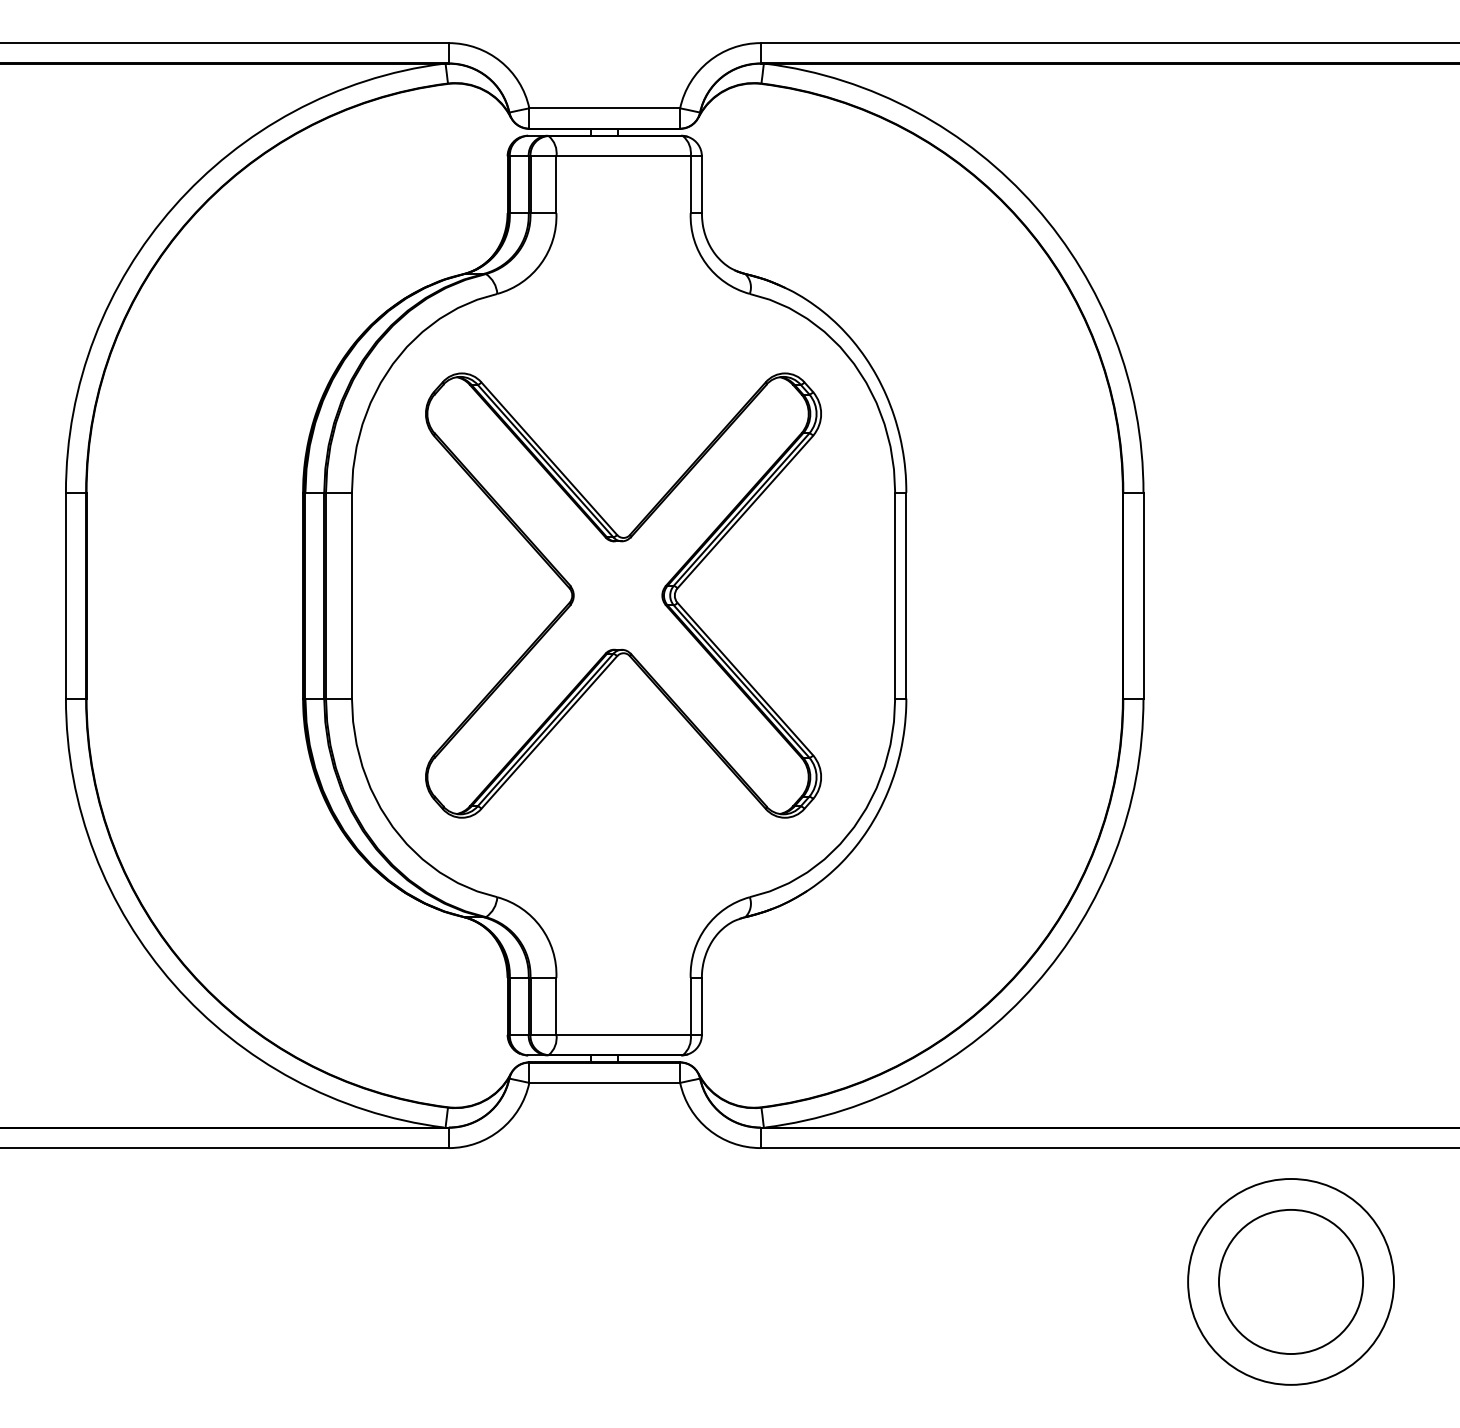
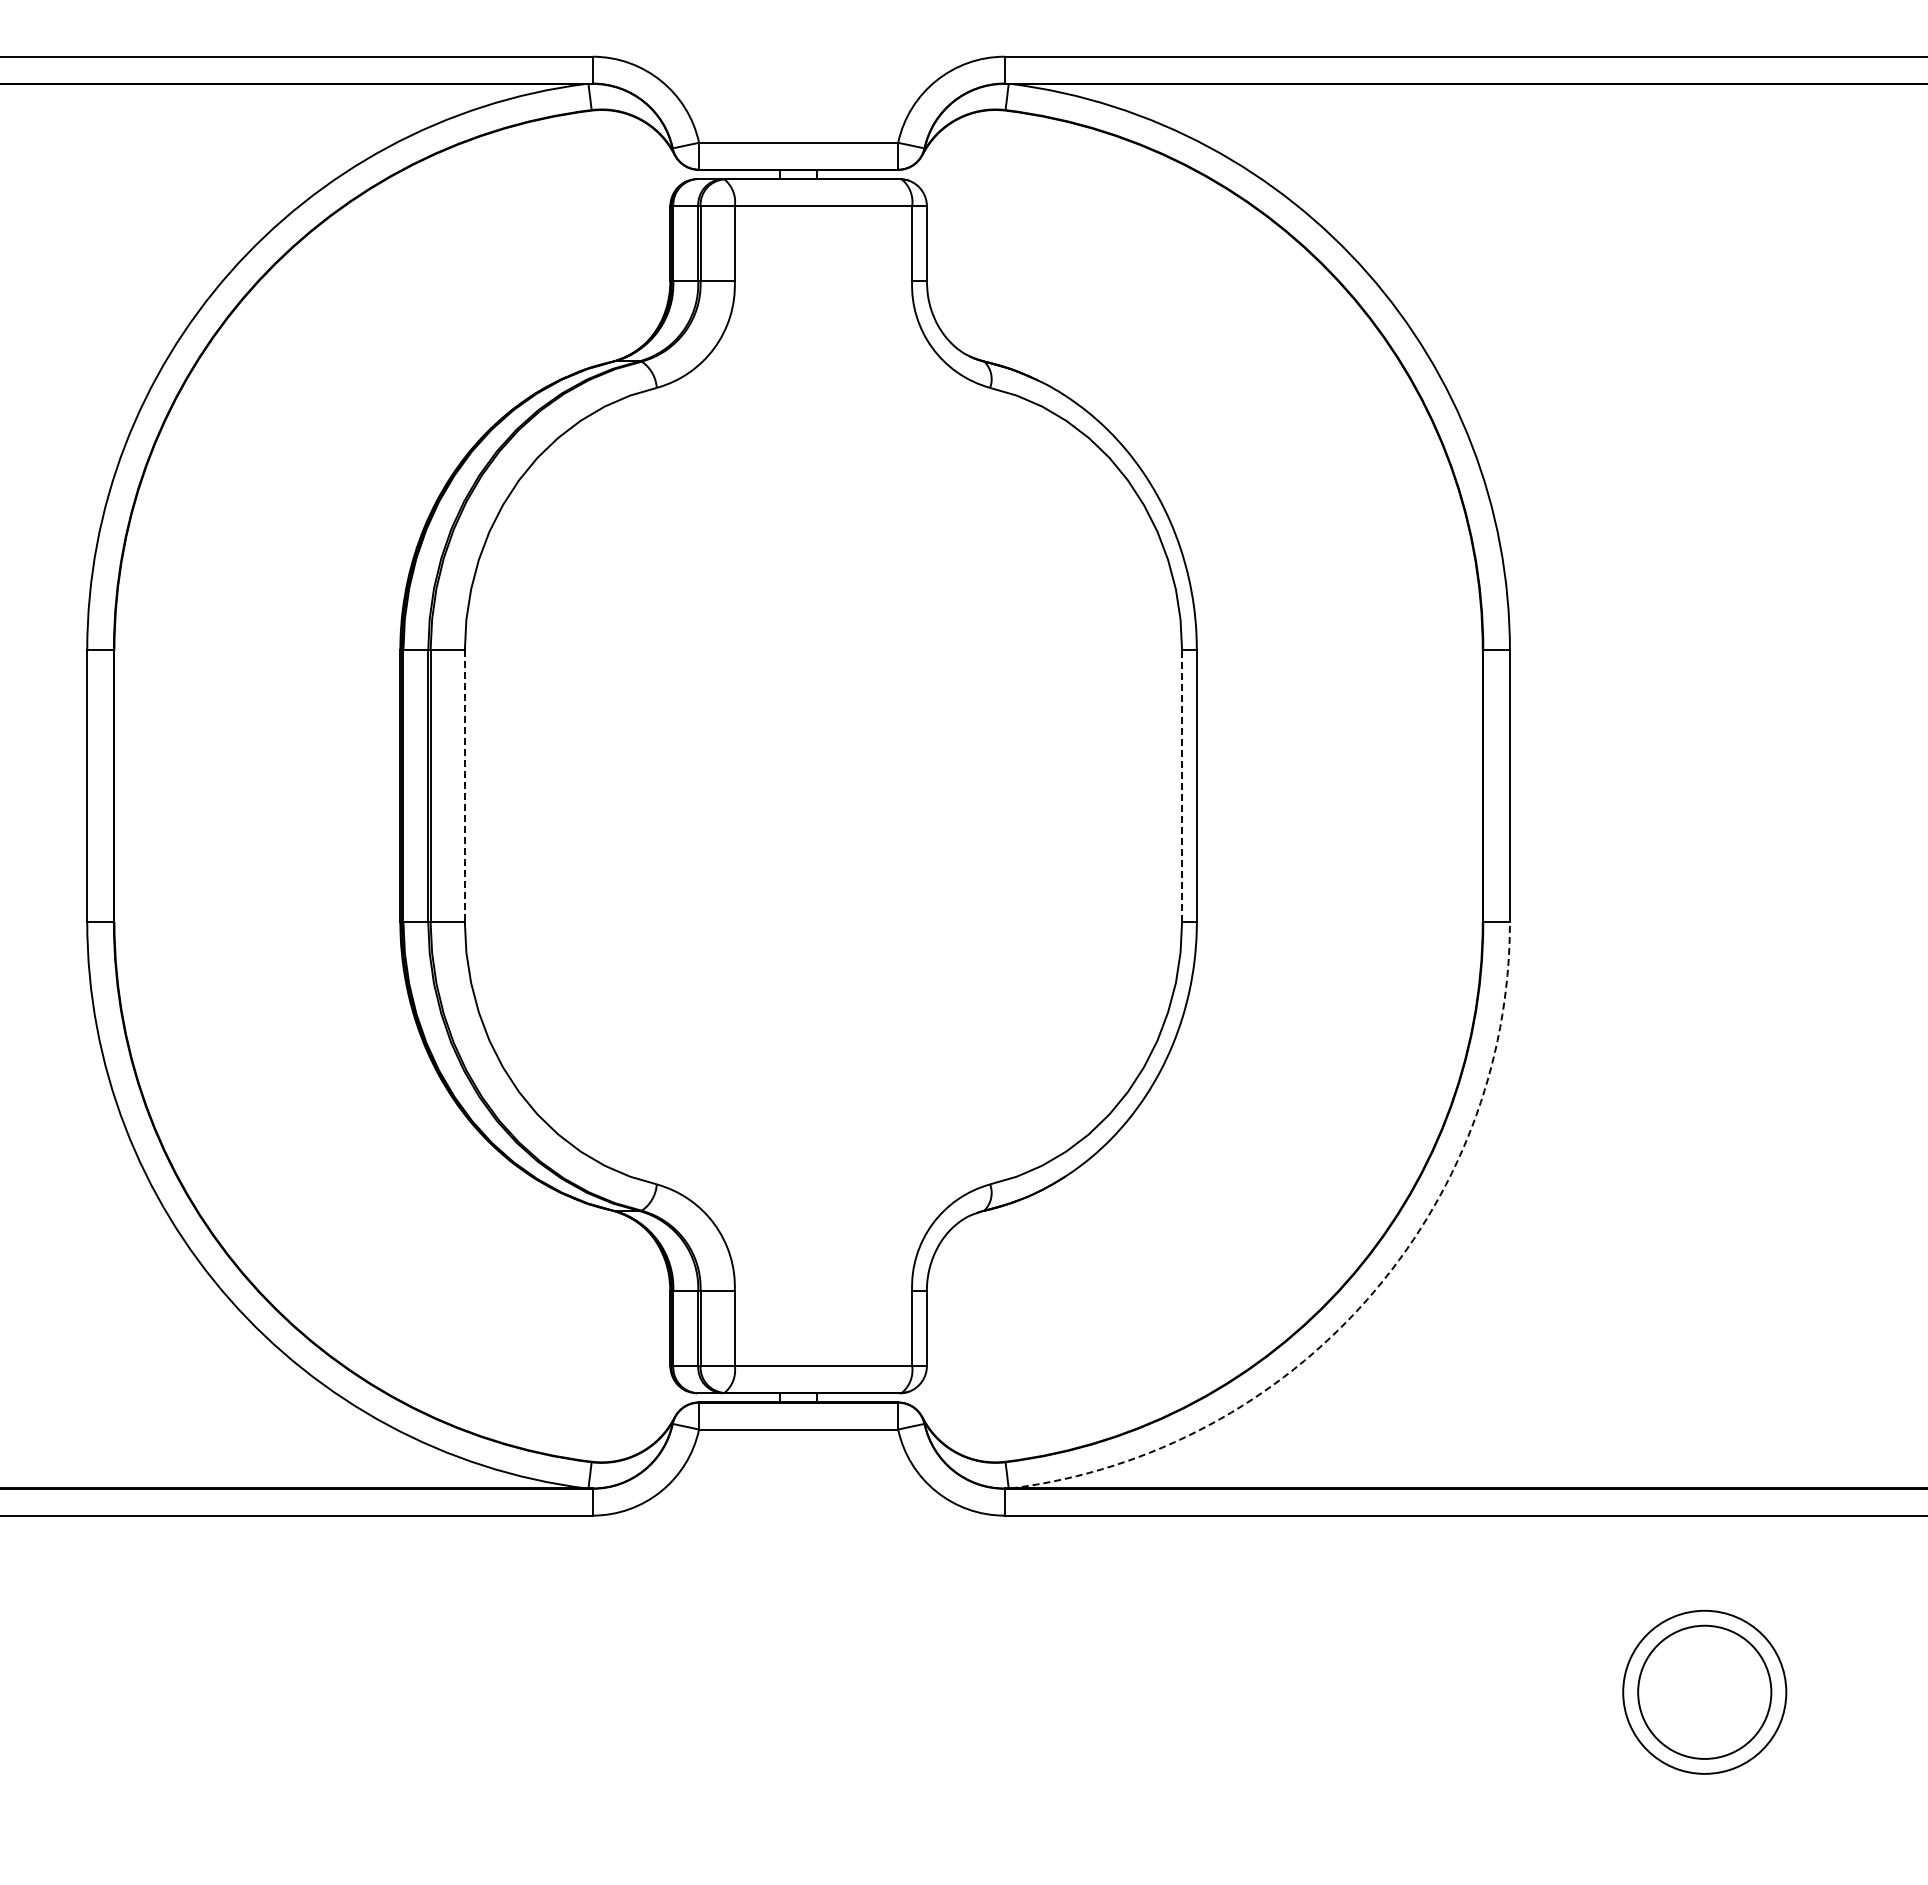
line: (351, 595) -> (464, 786), solid -> dashed
part: (623, 595) -> (823, 786), removed
line: (895, 595) -> (1182, 786), solid -> dashed
arc: (1035, 984) -> (1367, 1299), solid -> dashed
circle: (1290, 1282) -> (1704, 1692), size x0.6
circle: (1290, 1282) -> (1704, 1692), size x0.7

